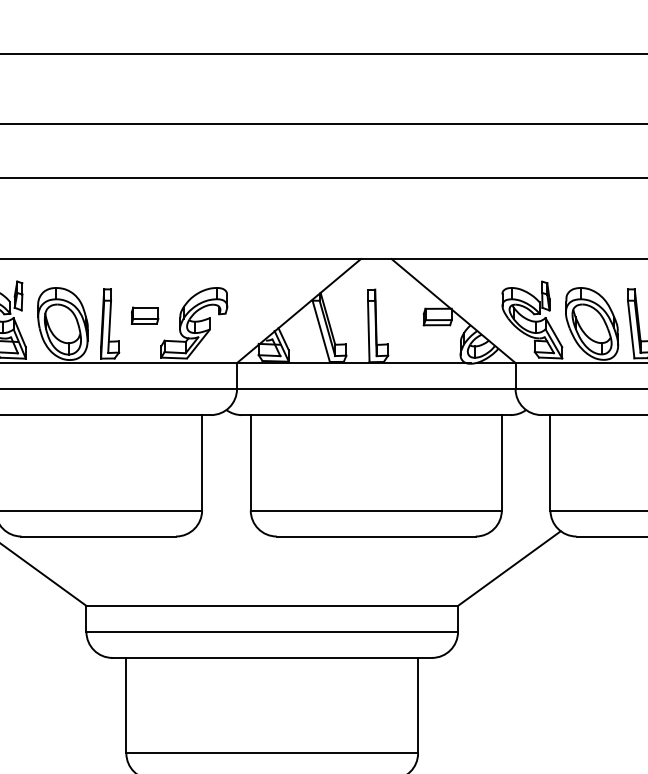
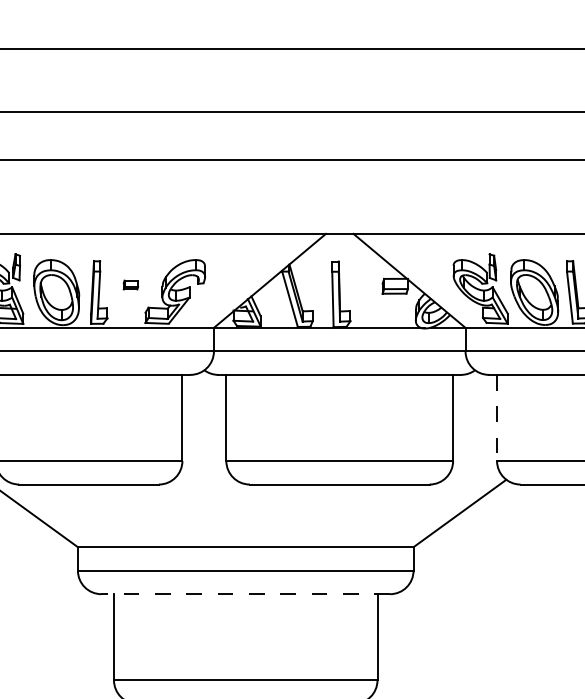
part: (144, 315) -> (130, 284), size x0.6
line: (550, 463) -> (497, 418), solid -> dashed
line: (271, 658) -> (245, 594), solid -> dashed

